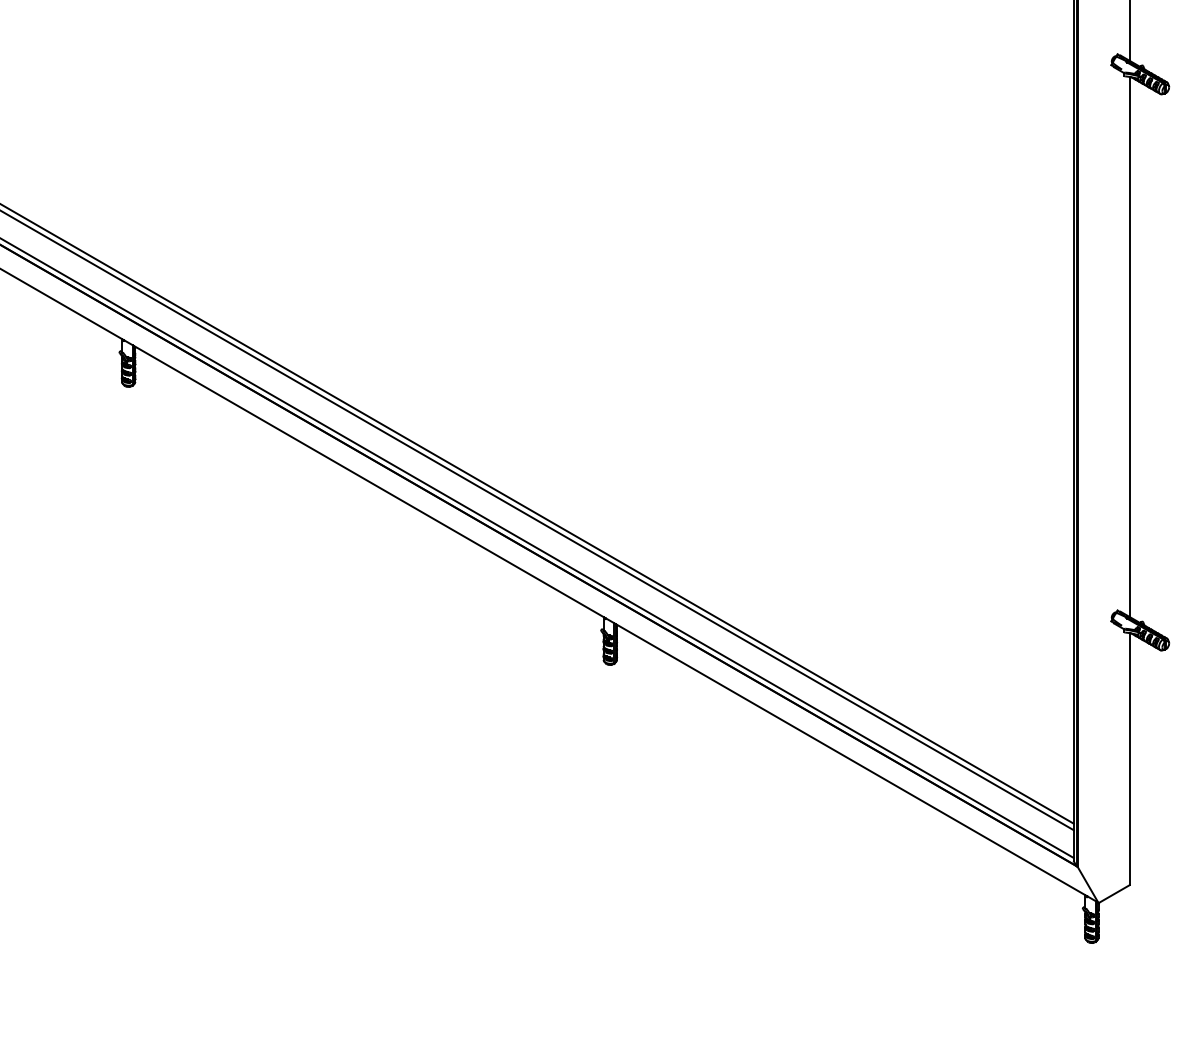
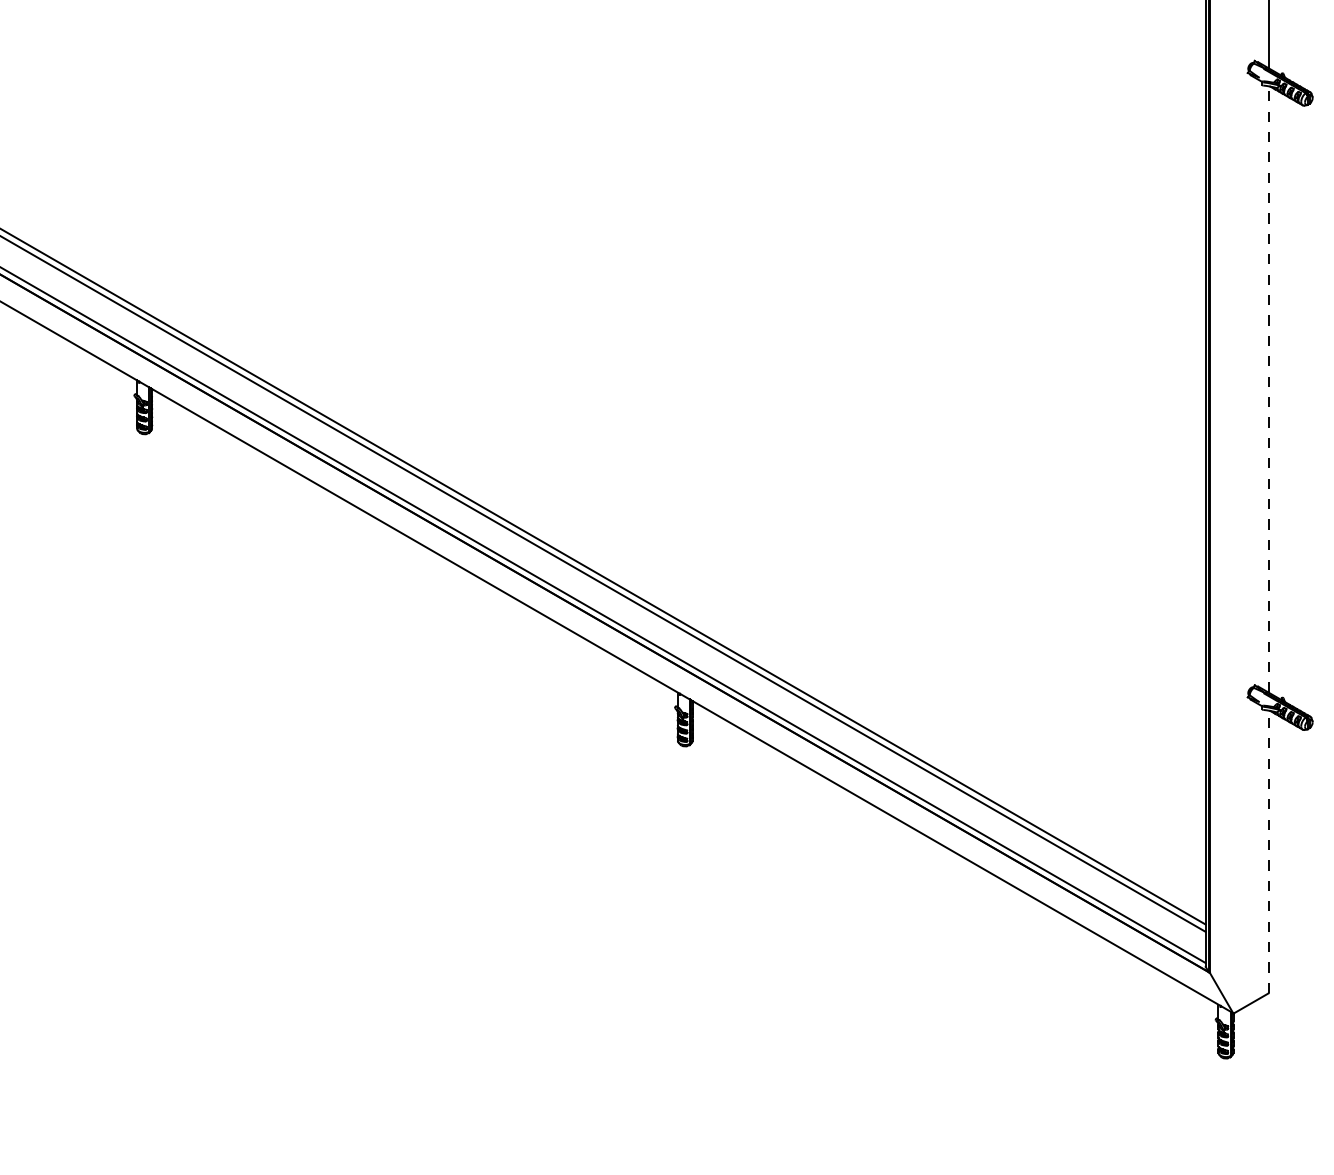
line: (1129, 346) -> (1268, 388), solid -> dashed
line: (1129, 758) -> (1268, 851), solid -> dashed

